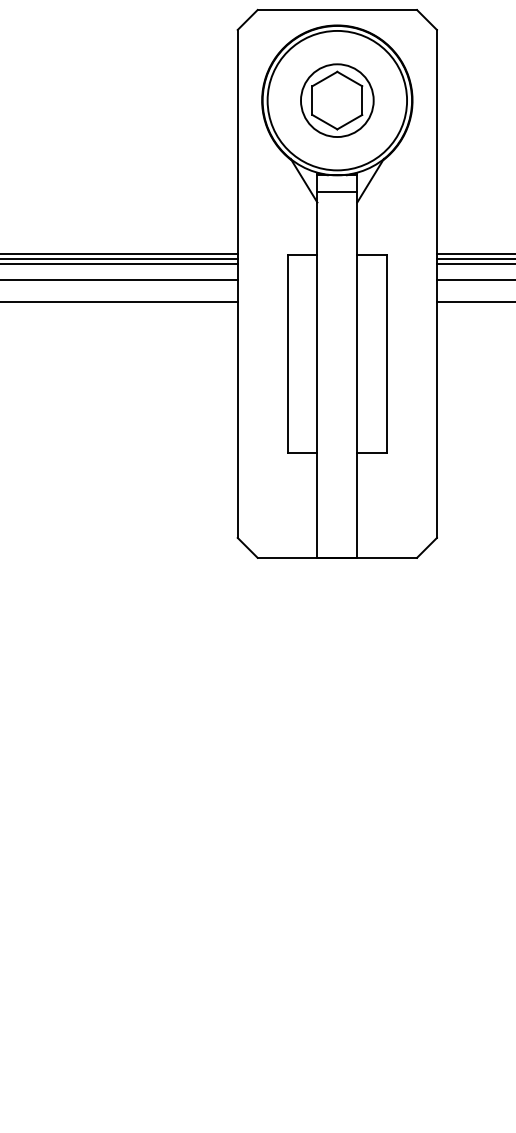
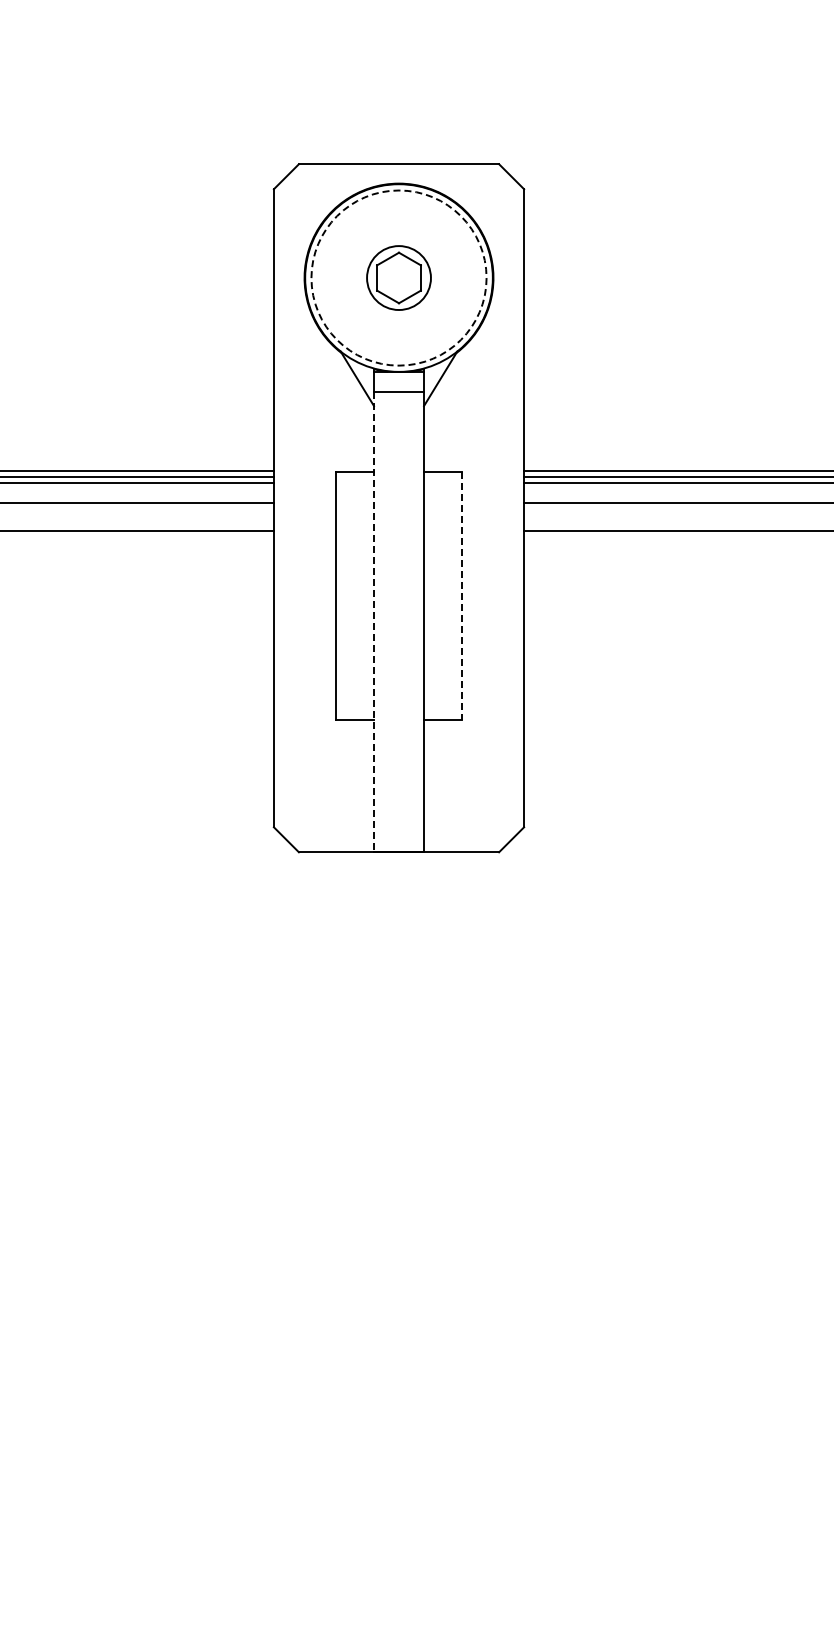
circle: (336, 100) -> (398, 277), solid -> dashed
part: (336, 100) -> (398, 277), size x0.7
line: (387, 354) -> (461, 596), solid -> dashed
line: (317, 374) -> (374, 622), solid -> dashed

